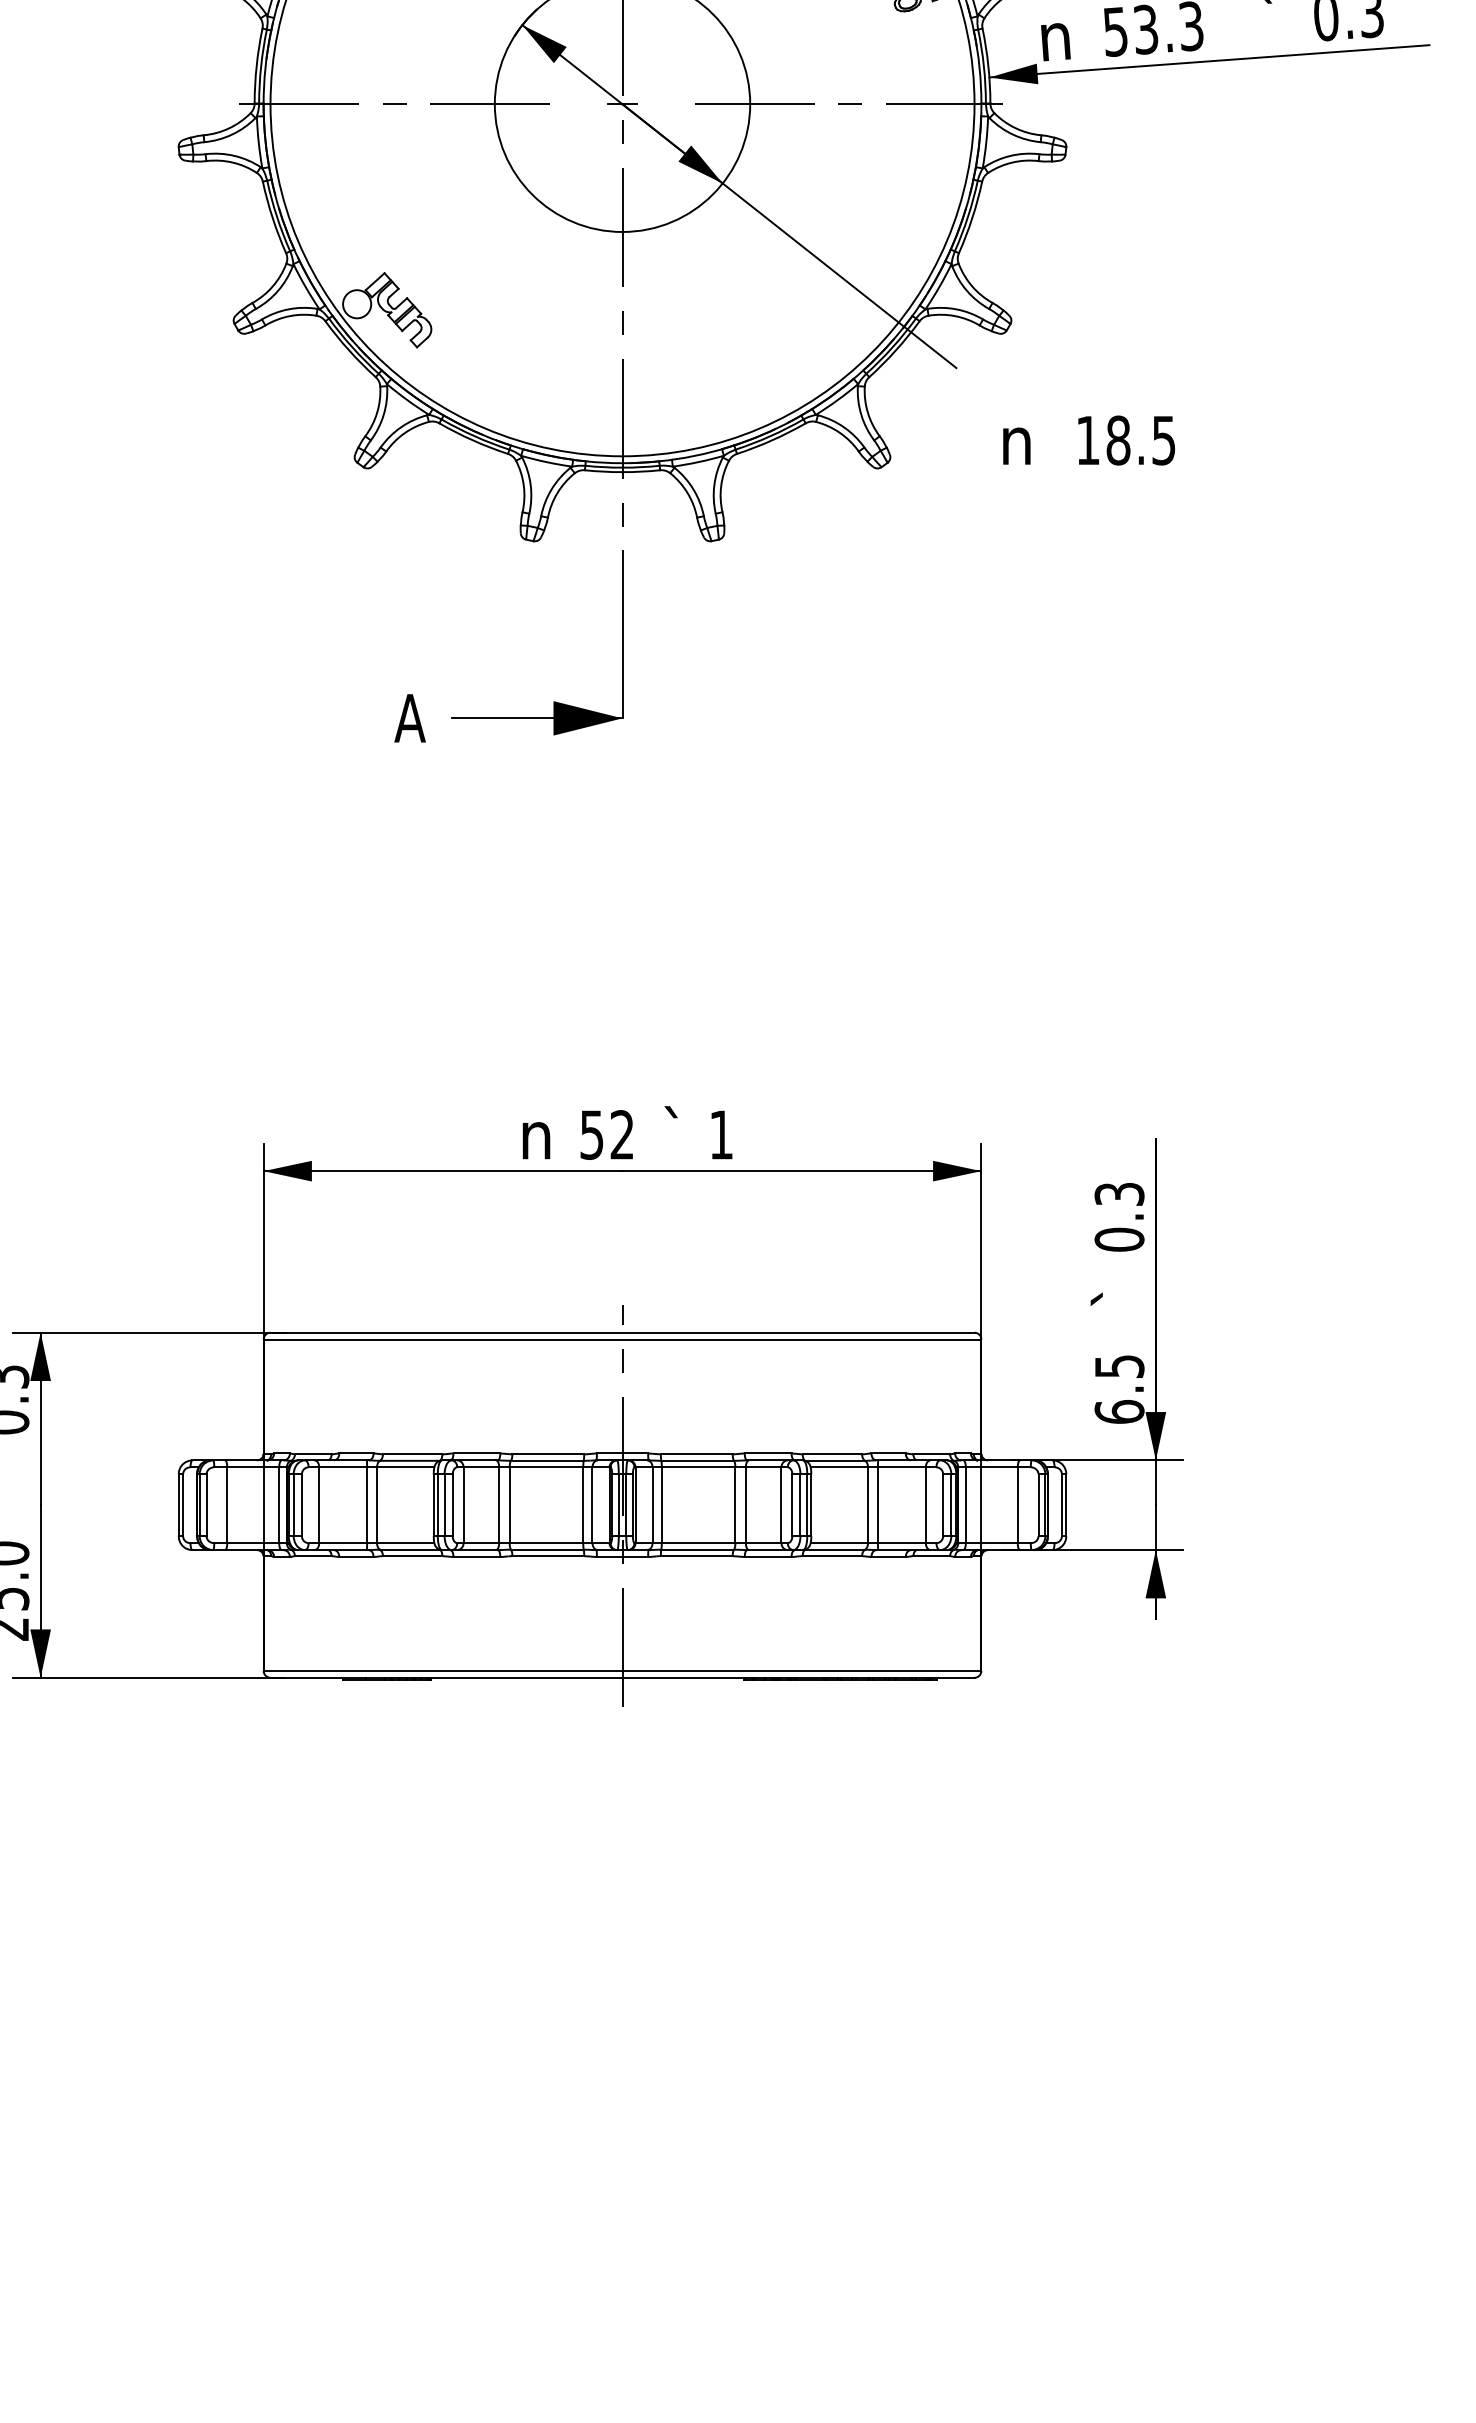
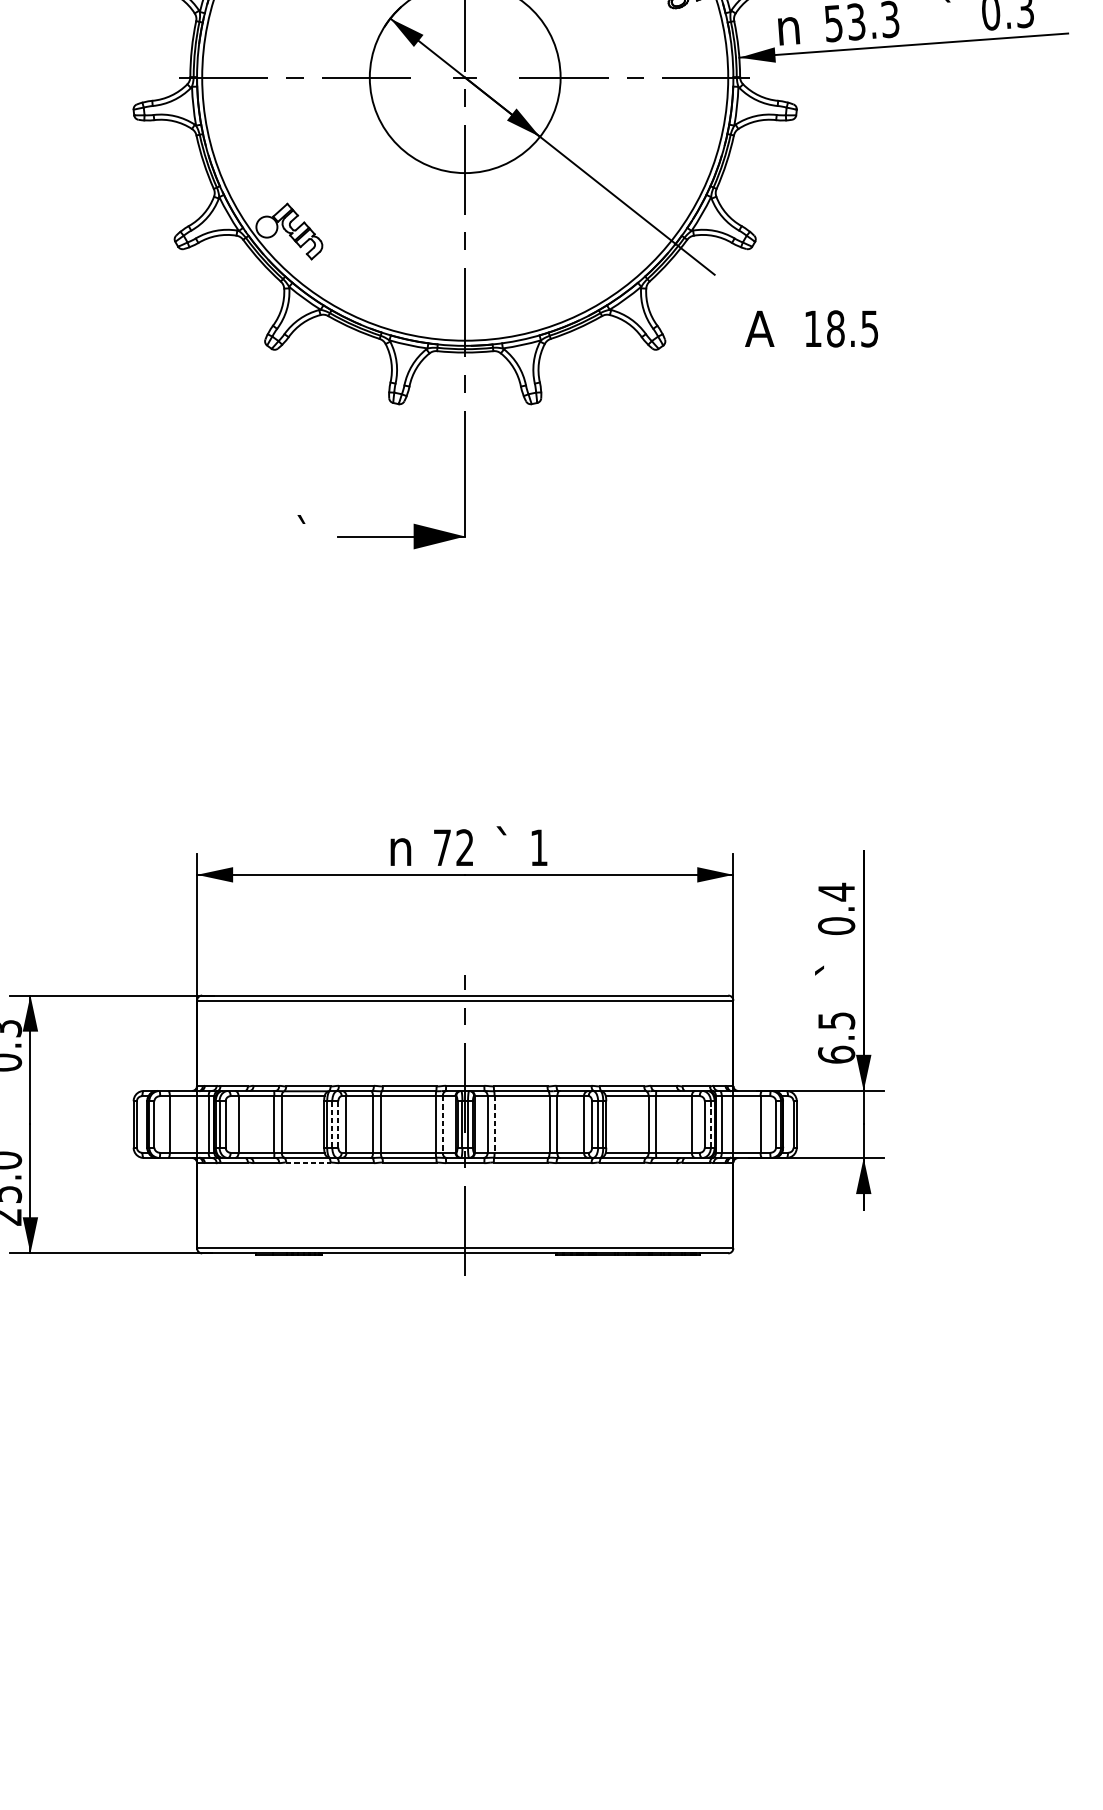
text: (1016, 440) -> (759, 328), n -> A
text: (409, 715) -> (306, 534), A -> `
text: (591, 1134) -> (442, 847), 52 -> 72
text: (1119, 1194) -> (836, 892), 0.3 -> 0.4
line: (444, 1504) -> (332, 1123), solid -> dashed
line: (452, 1504) -> (338, 1123), solid -> dashed
line: (592, 1505) -> (442, 1124), solid -> dashed
line: (661, 1505) -> (494, 1124), solid -> dashed
line: (951, 1505) -> (711, 1124), solid -> dashed
line: (412, 1556) -> (308, 1162), solid -> dashed

